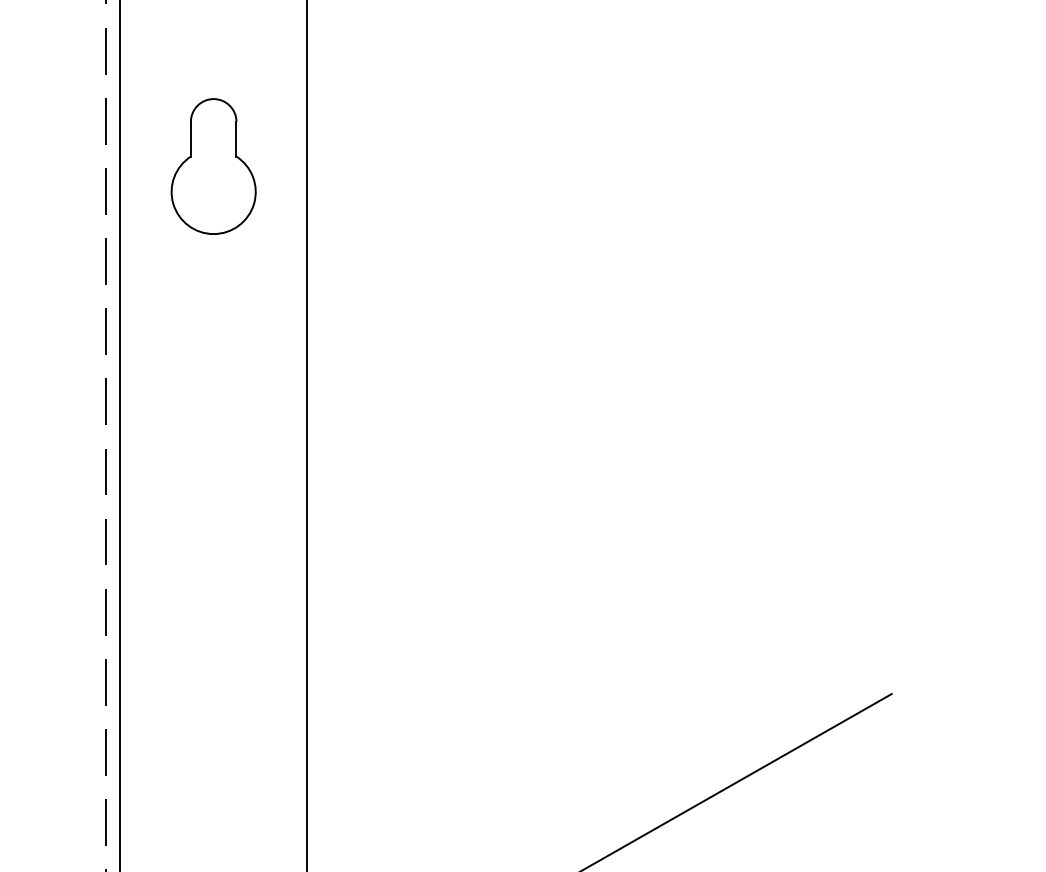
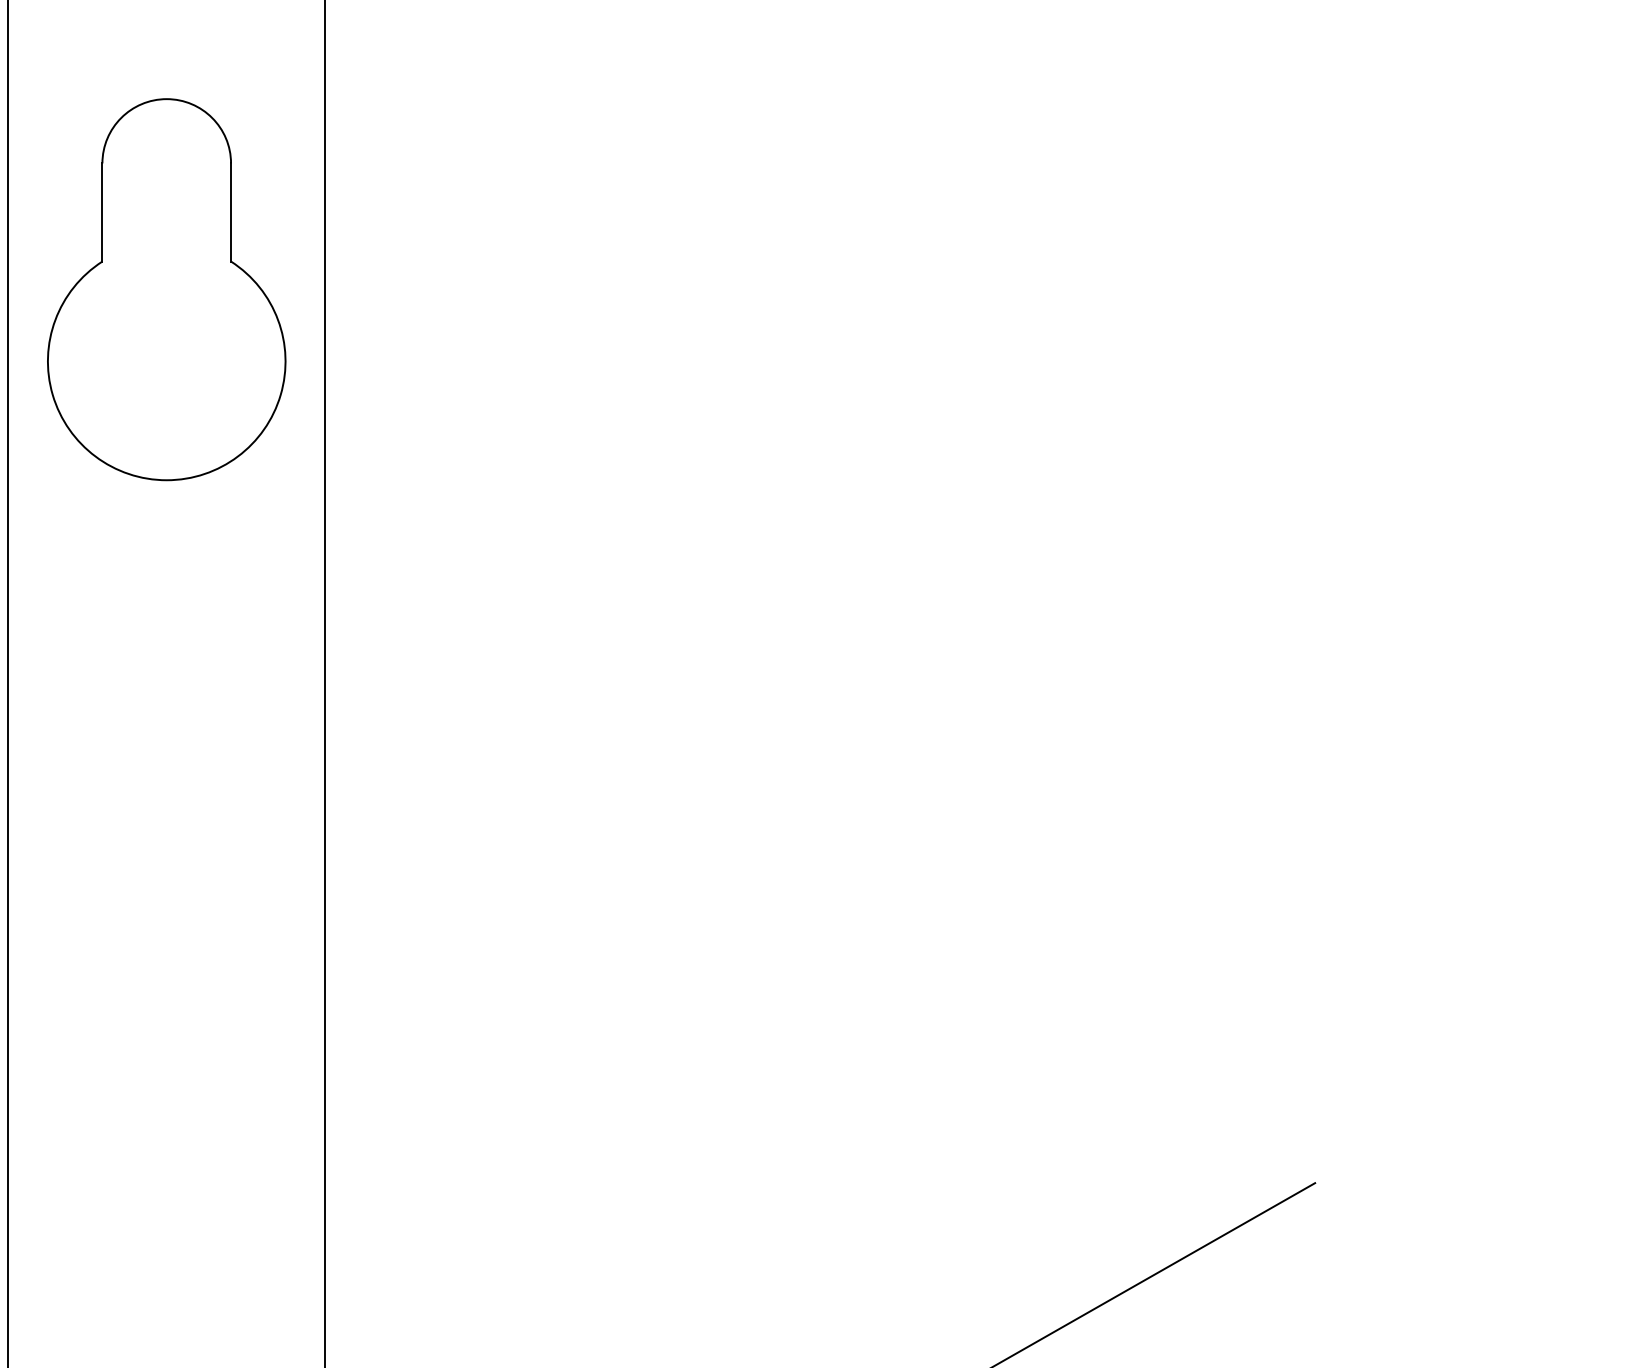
part: (213, 166) -> (166, 289), size x1.67

